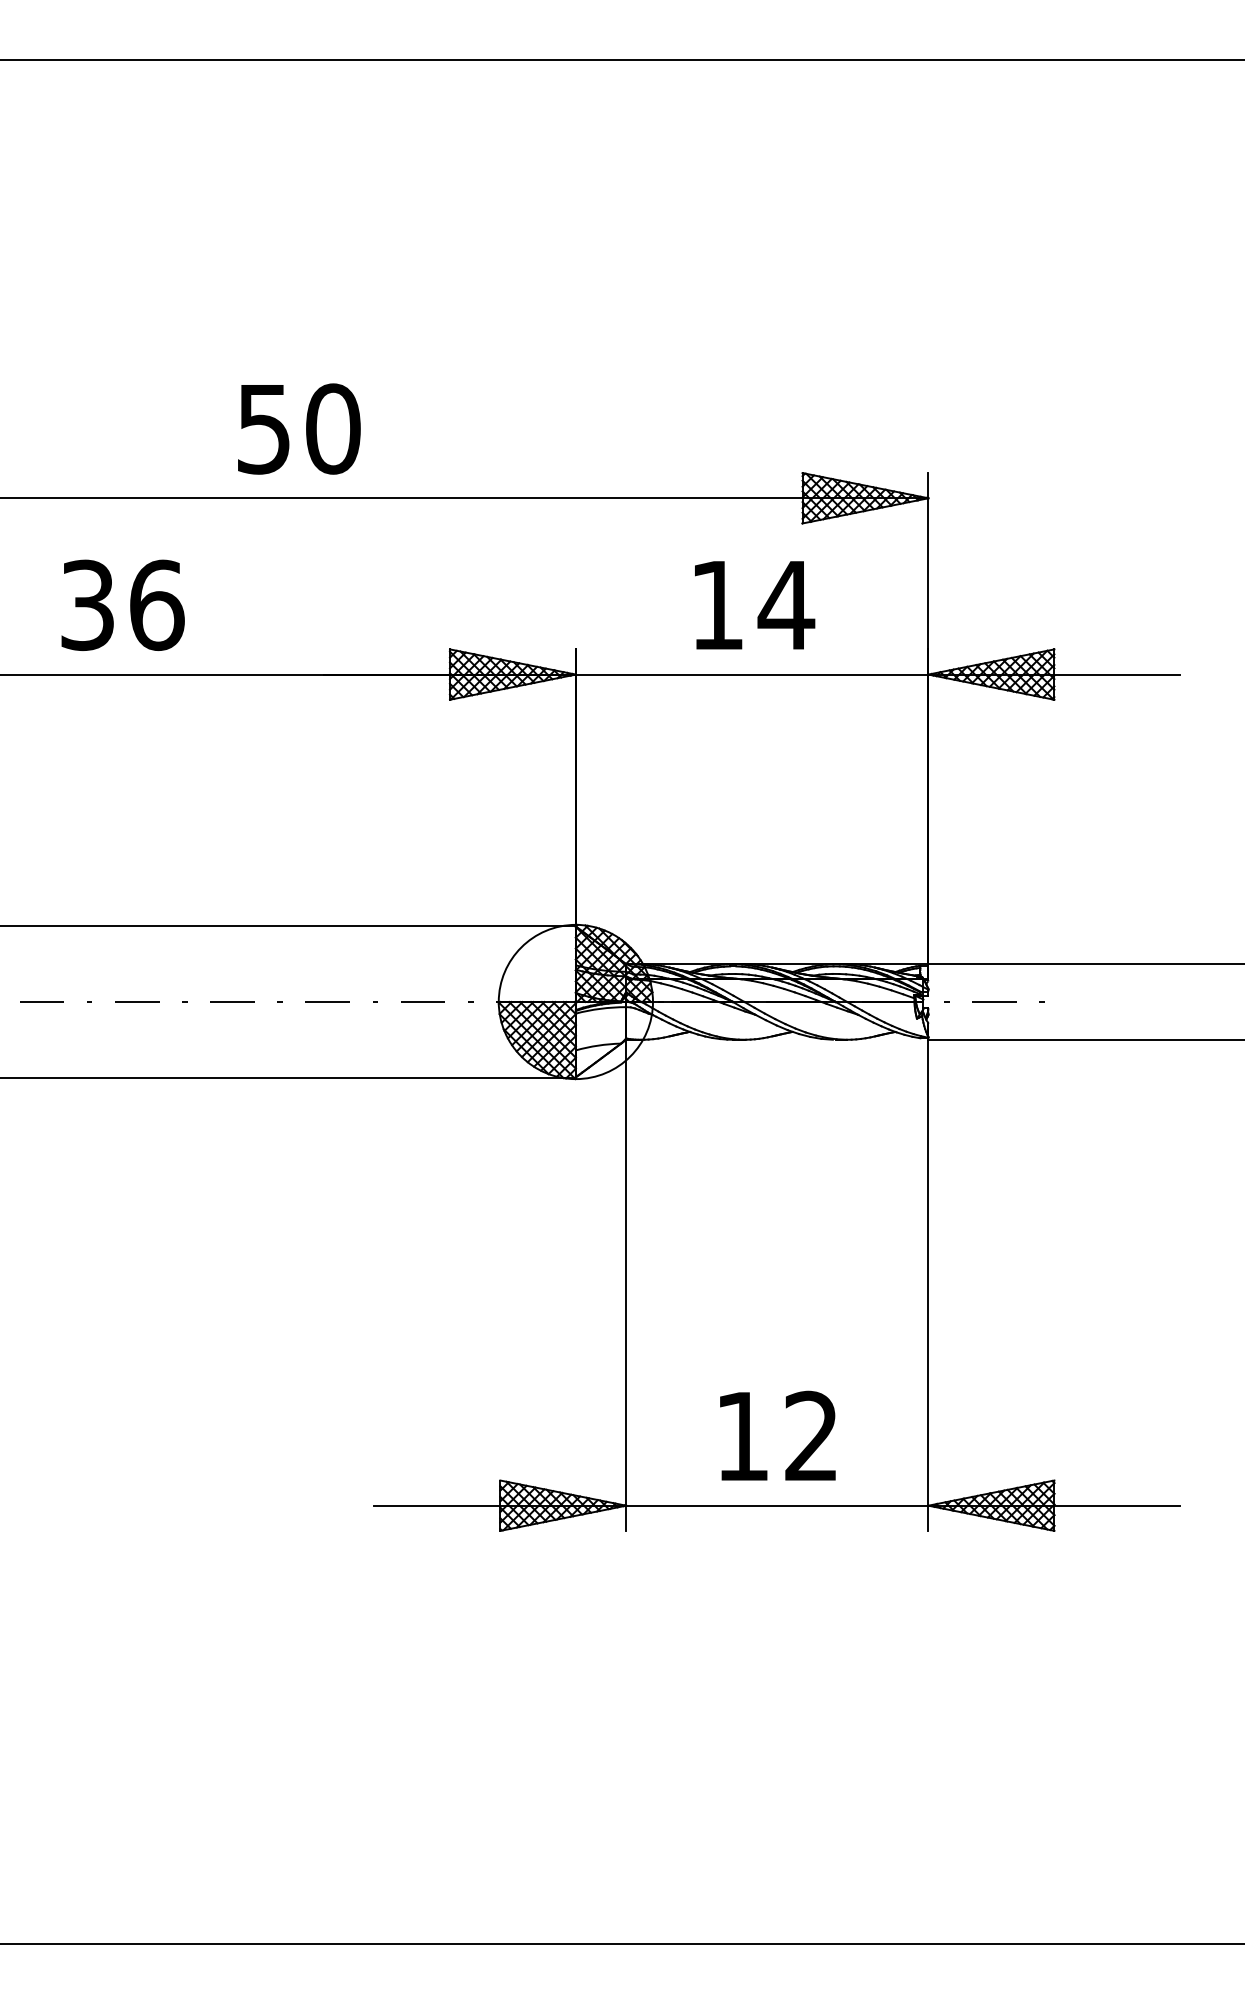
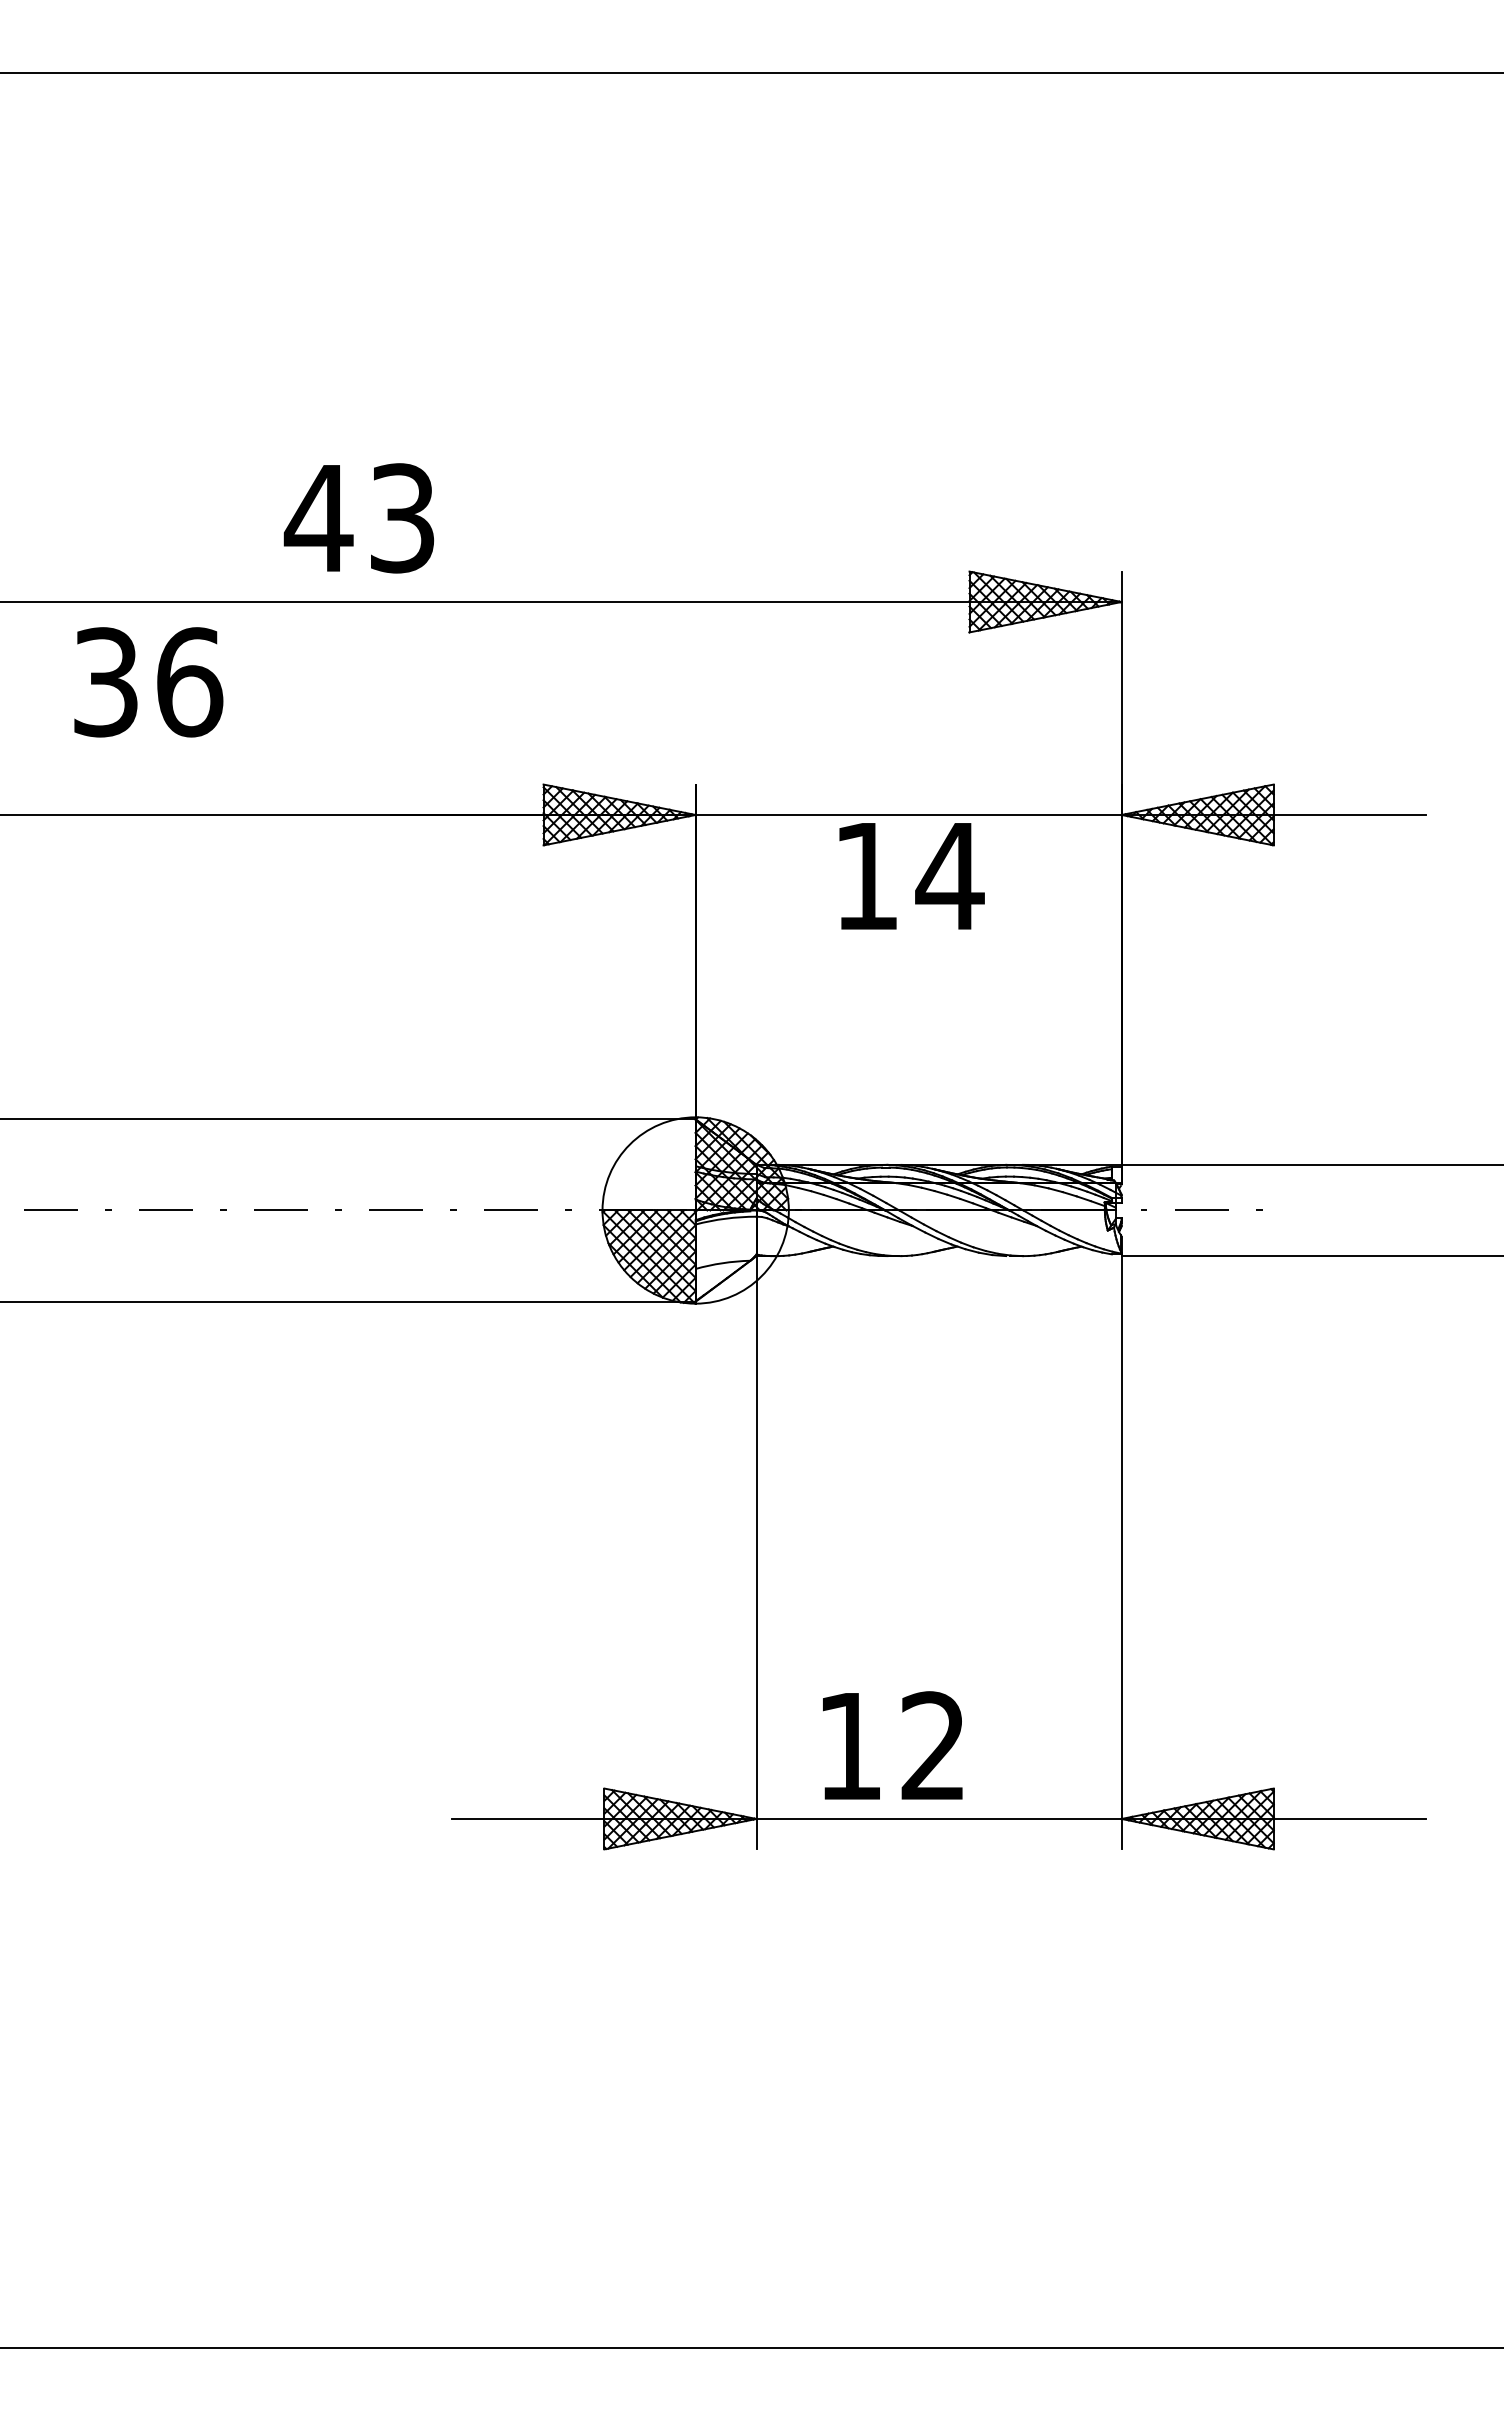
text: (297, 429) -> (359, 518), 50 -> 43
text: (122, 605) -> (148, 682), moved
text: (754, 605) -> (911, 876), moved
text: (777, 1435) -> (892, 1745), moved

